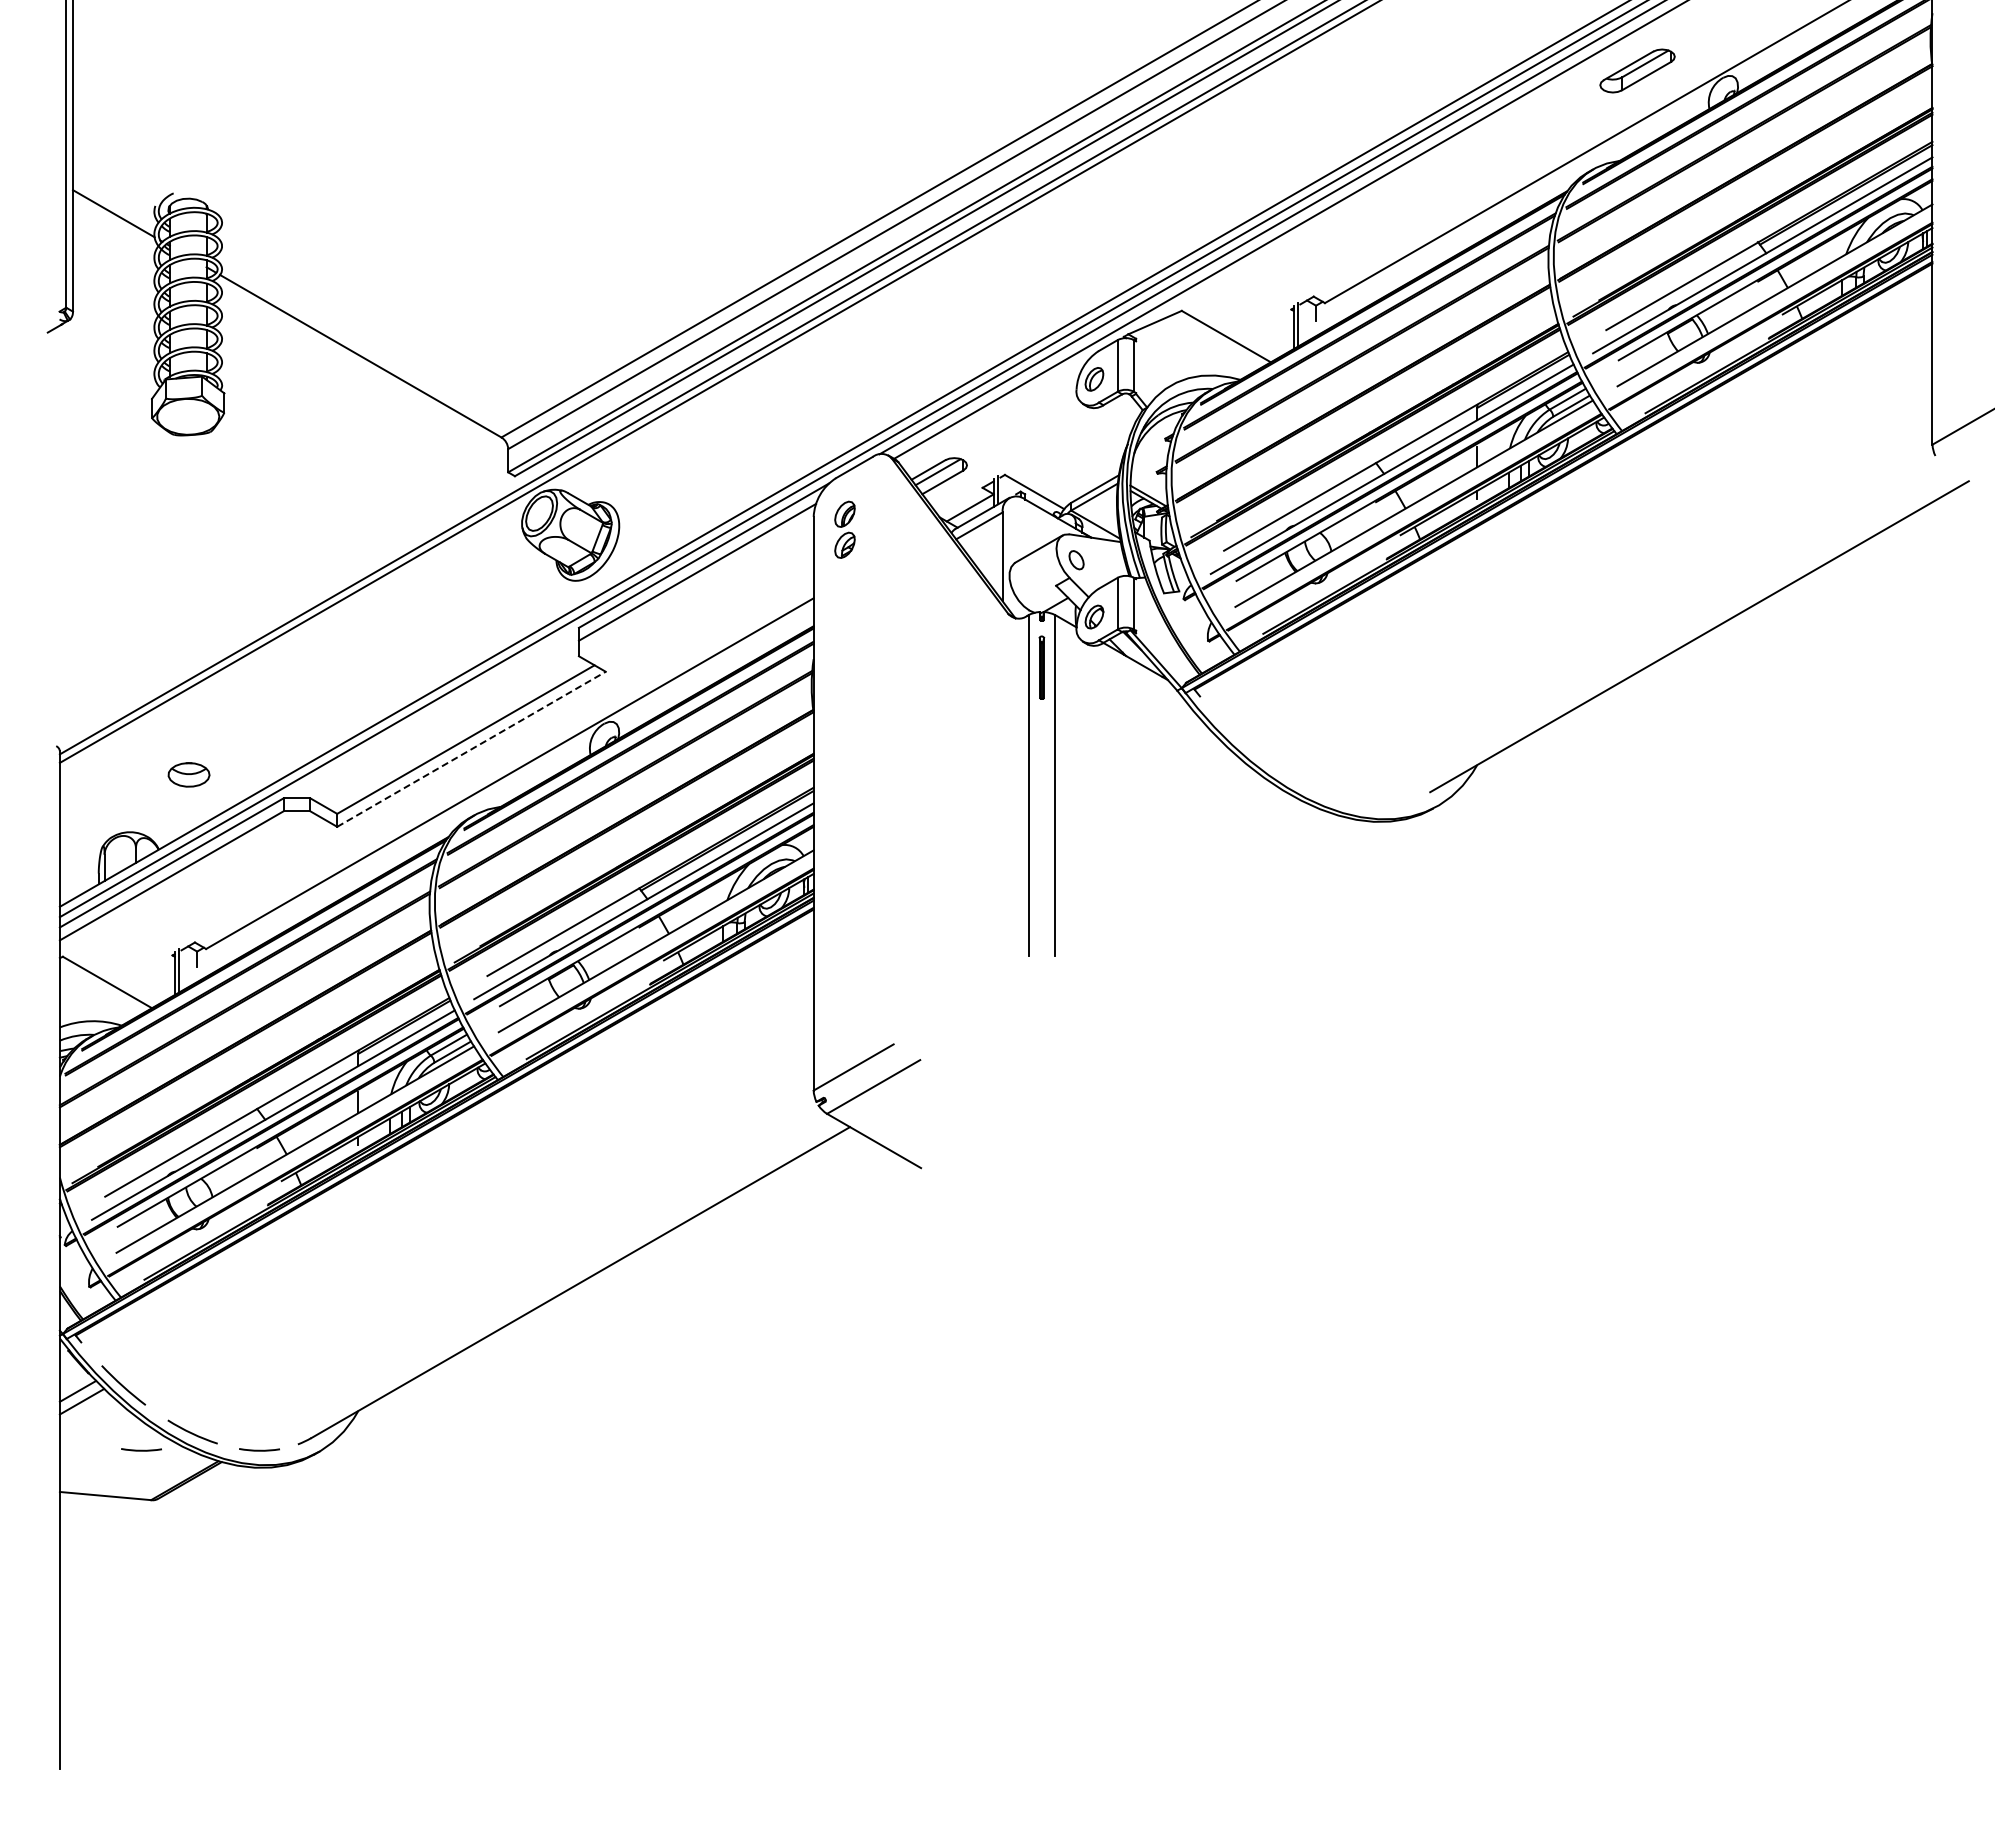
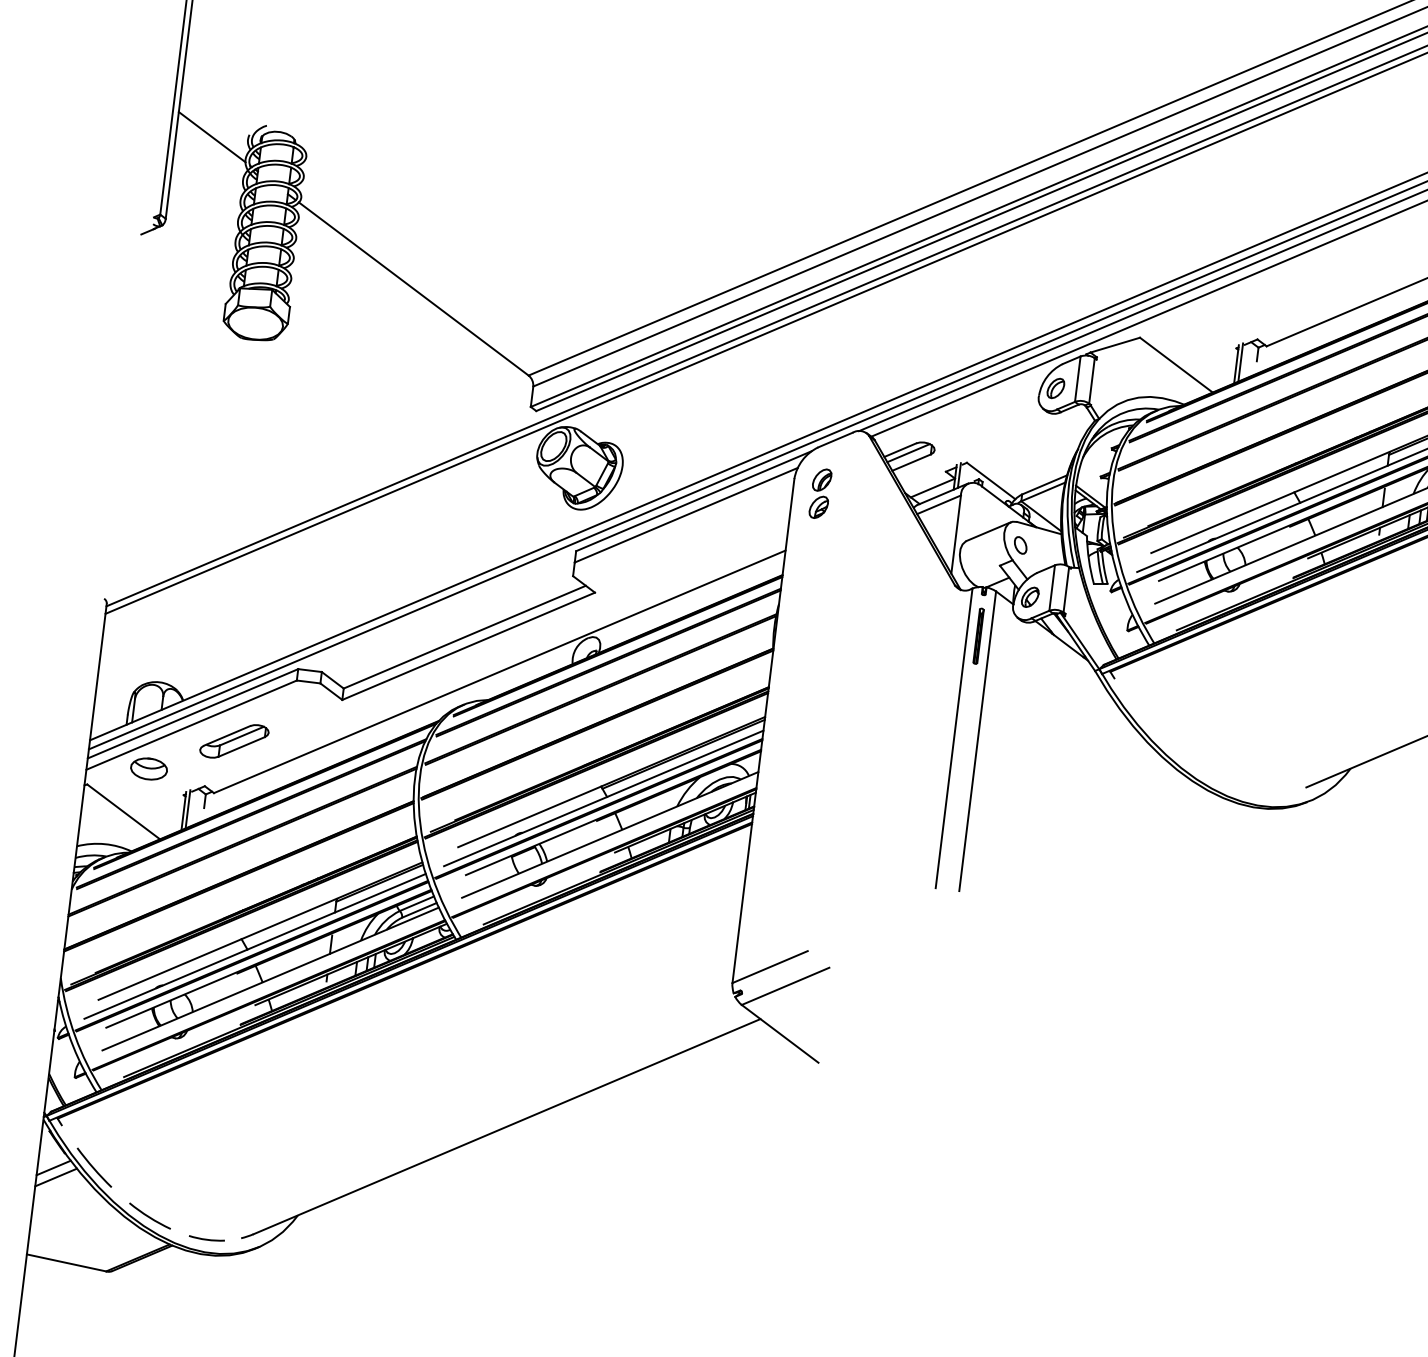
line: (471, 749) -> (468, 646), dashed -> solid
part: (188, 774) -> (148, 768), moved
part: (221, 887) -> (234, 740), added
line: (141, 1449) -> (103, 1225), removed

